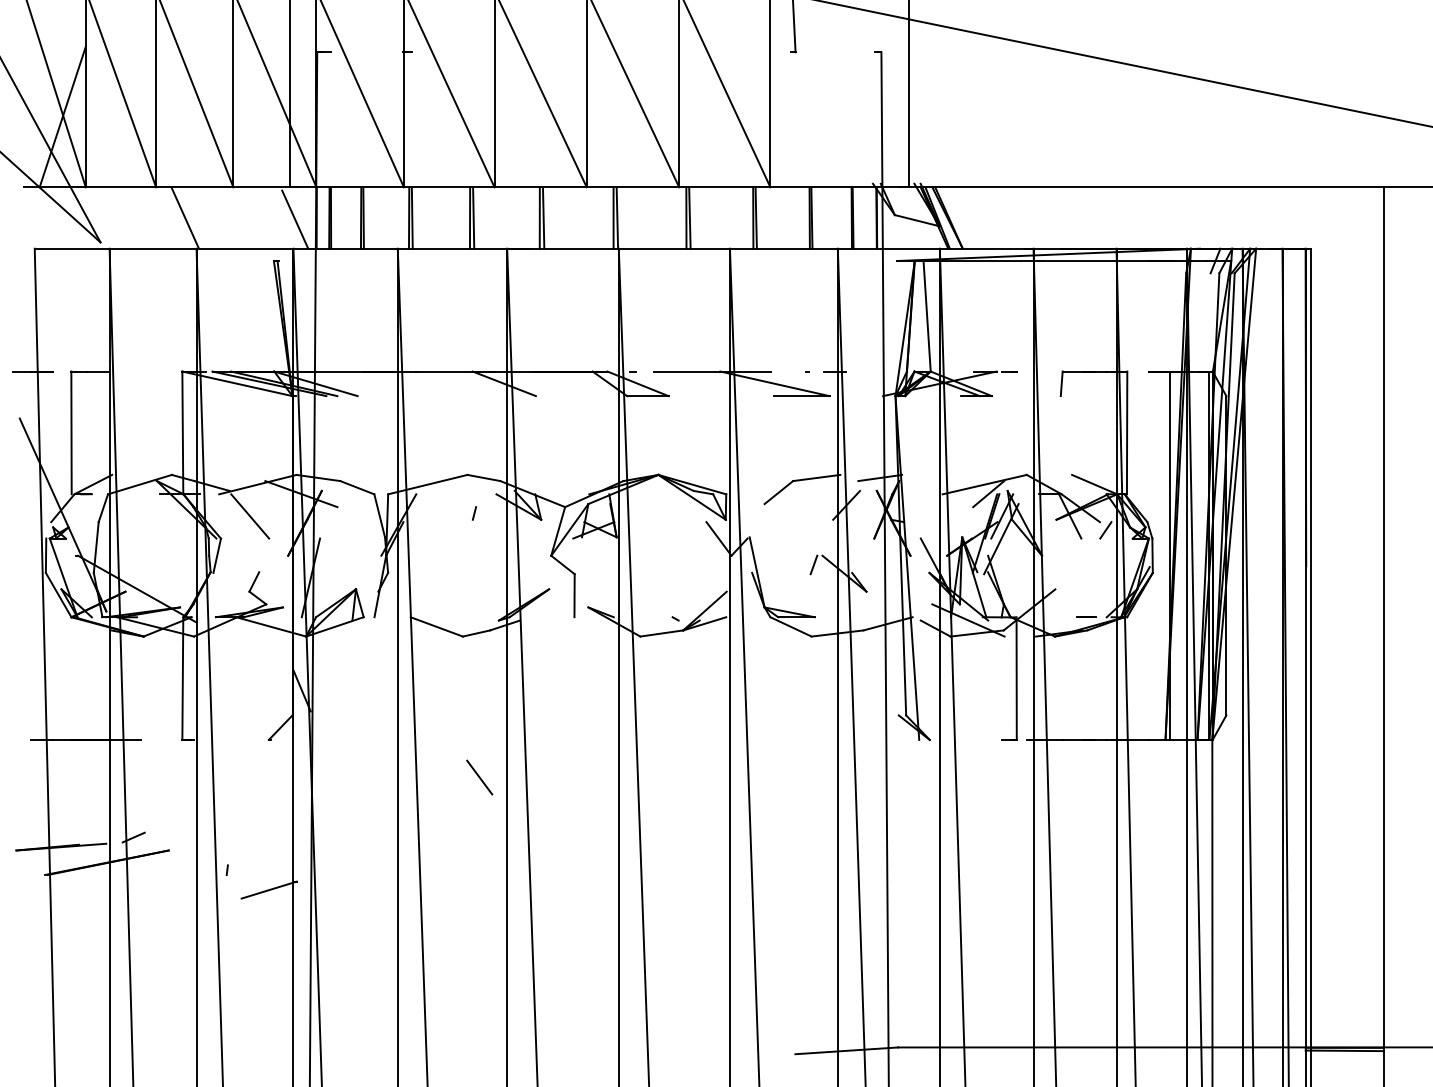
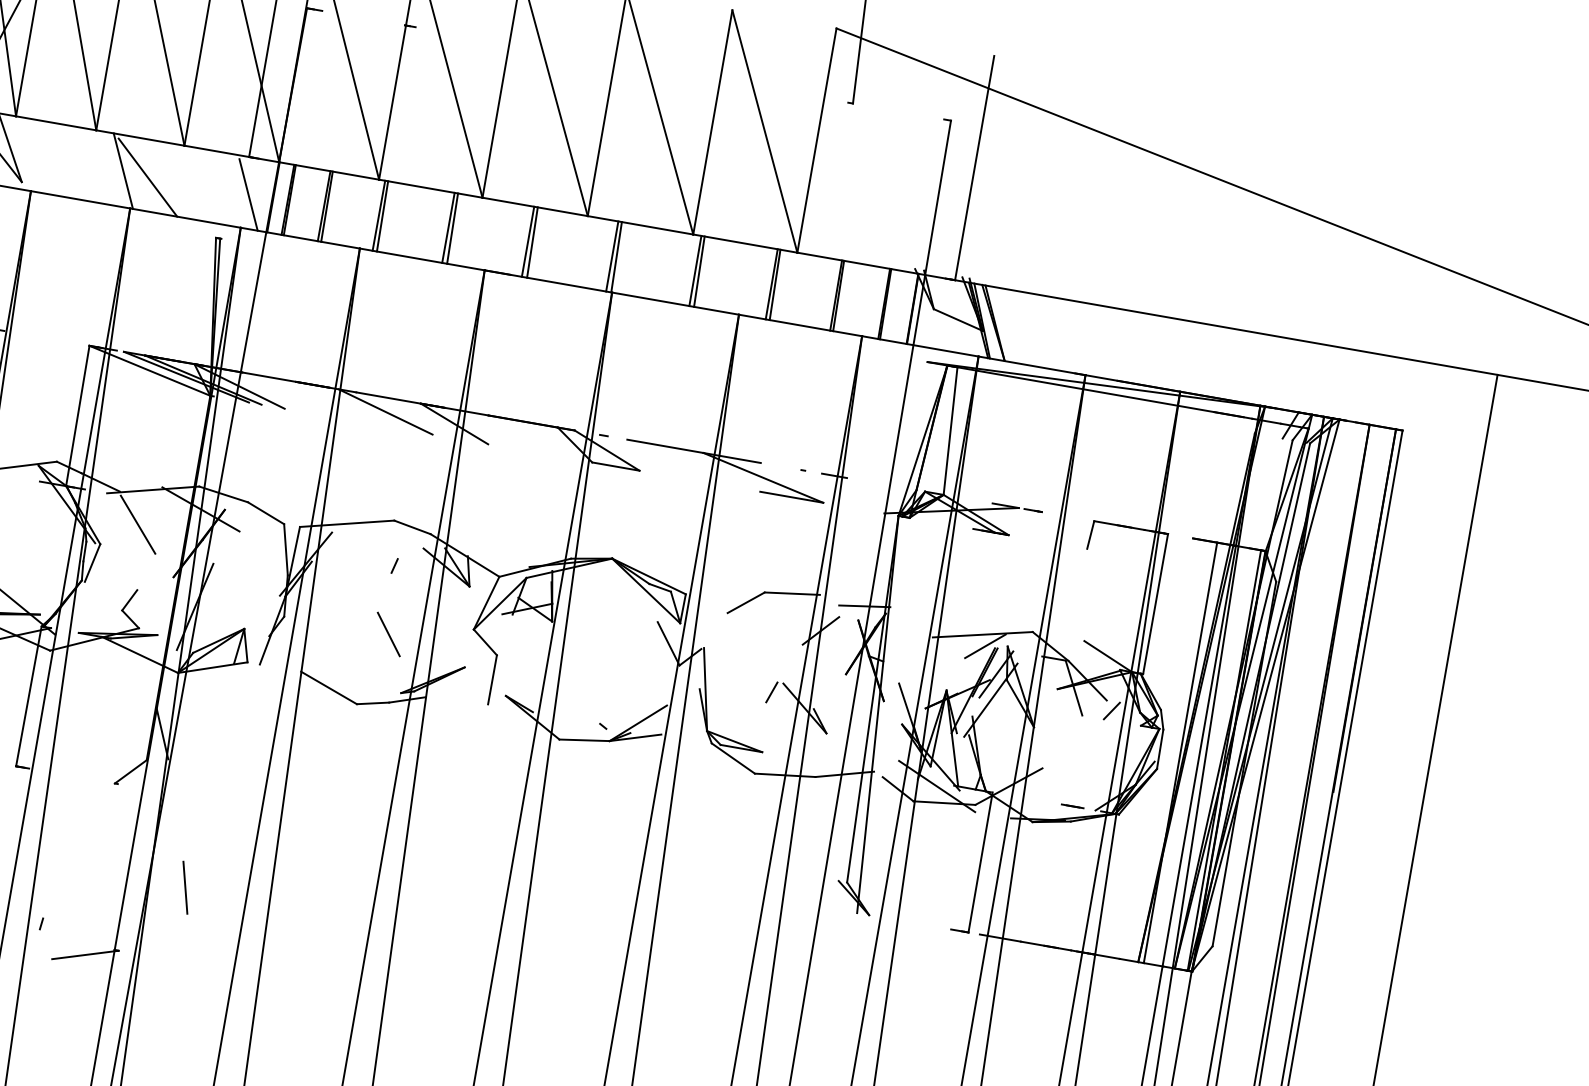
line: (206, 219) -> (147, 177), added
line: (443, 383) -> (385, 411), added
line: (479, 777) -> (388, 634), moved
line: (343, 817) -> (184, 886), added

